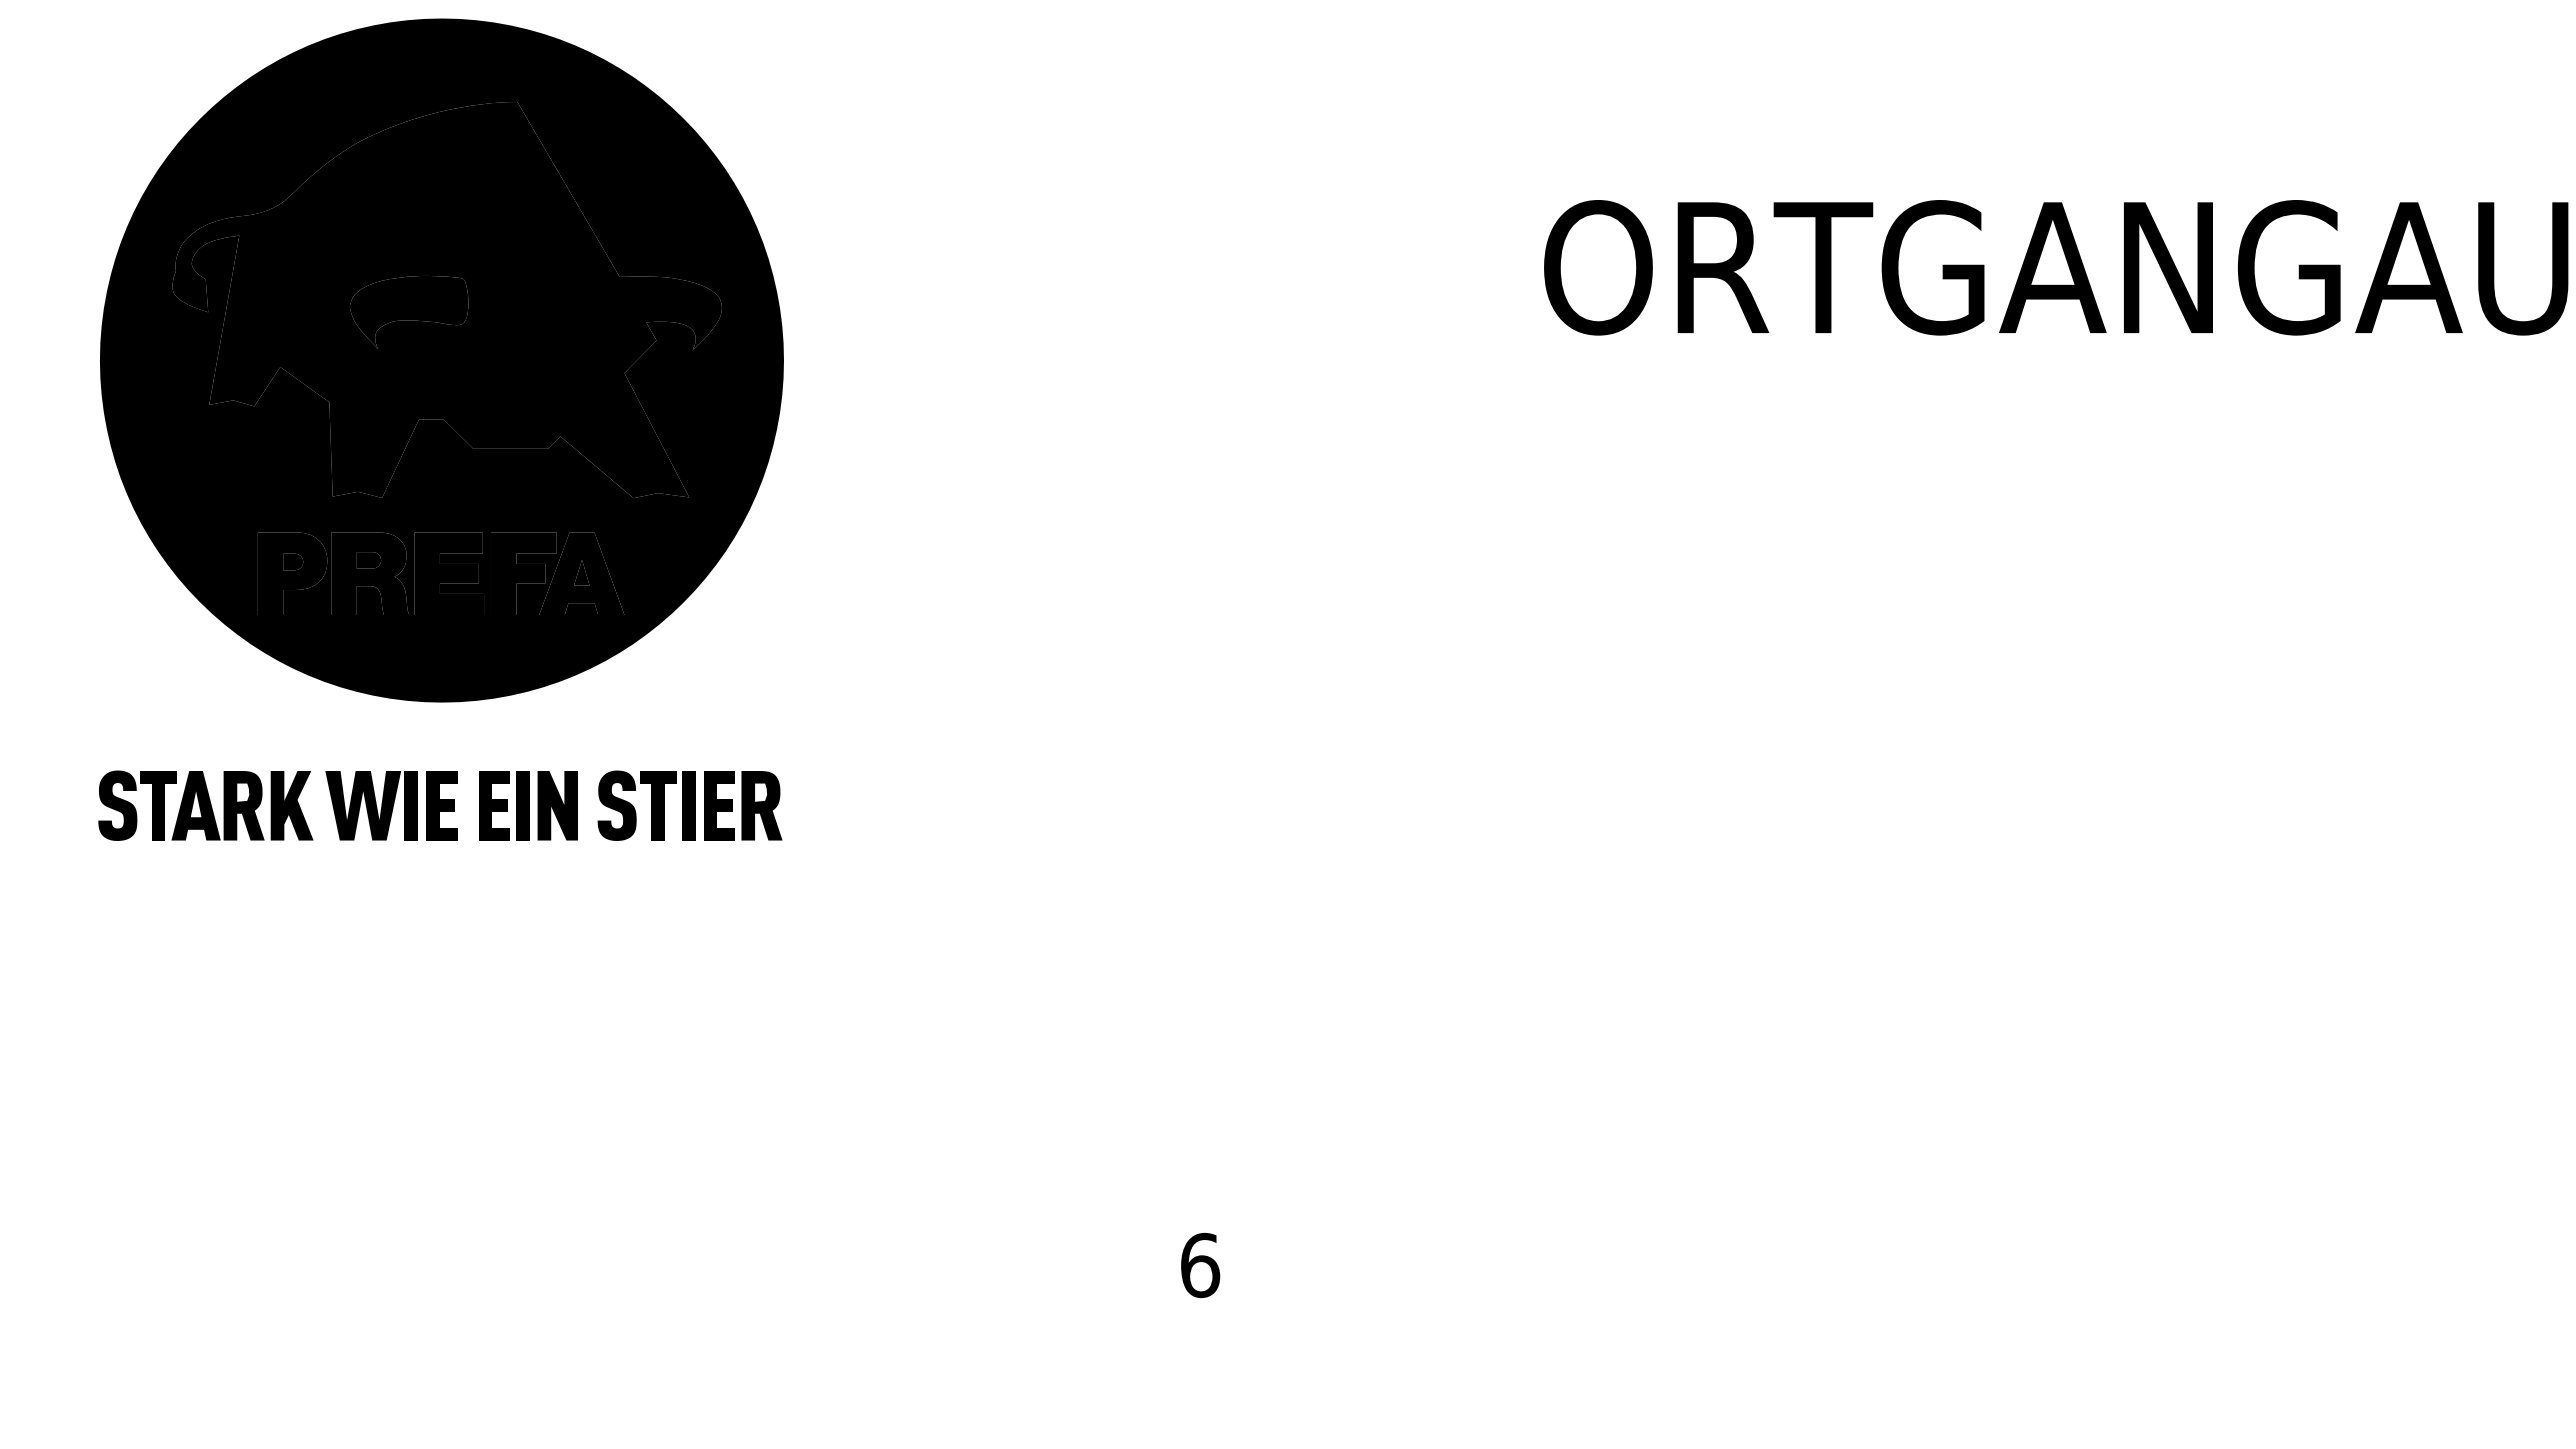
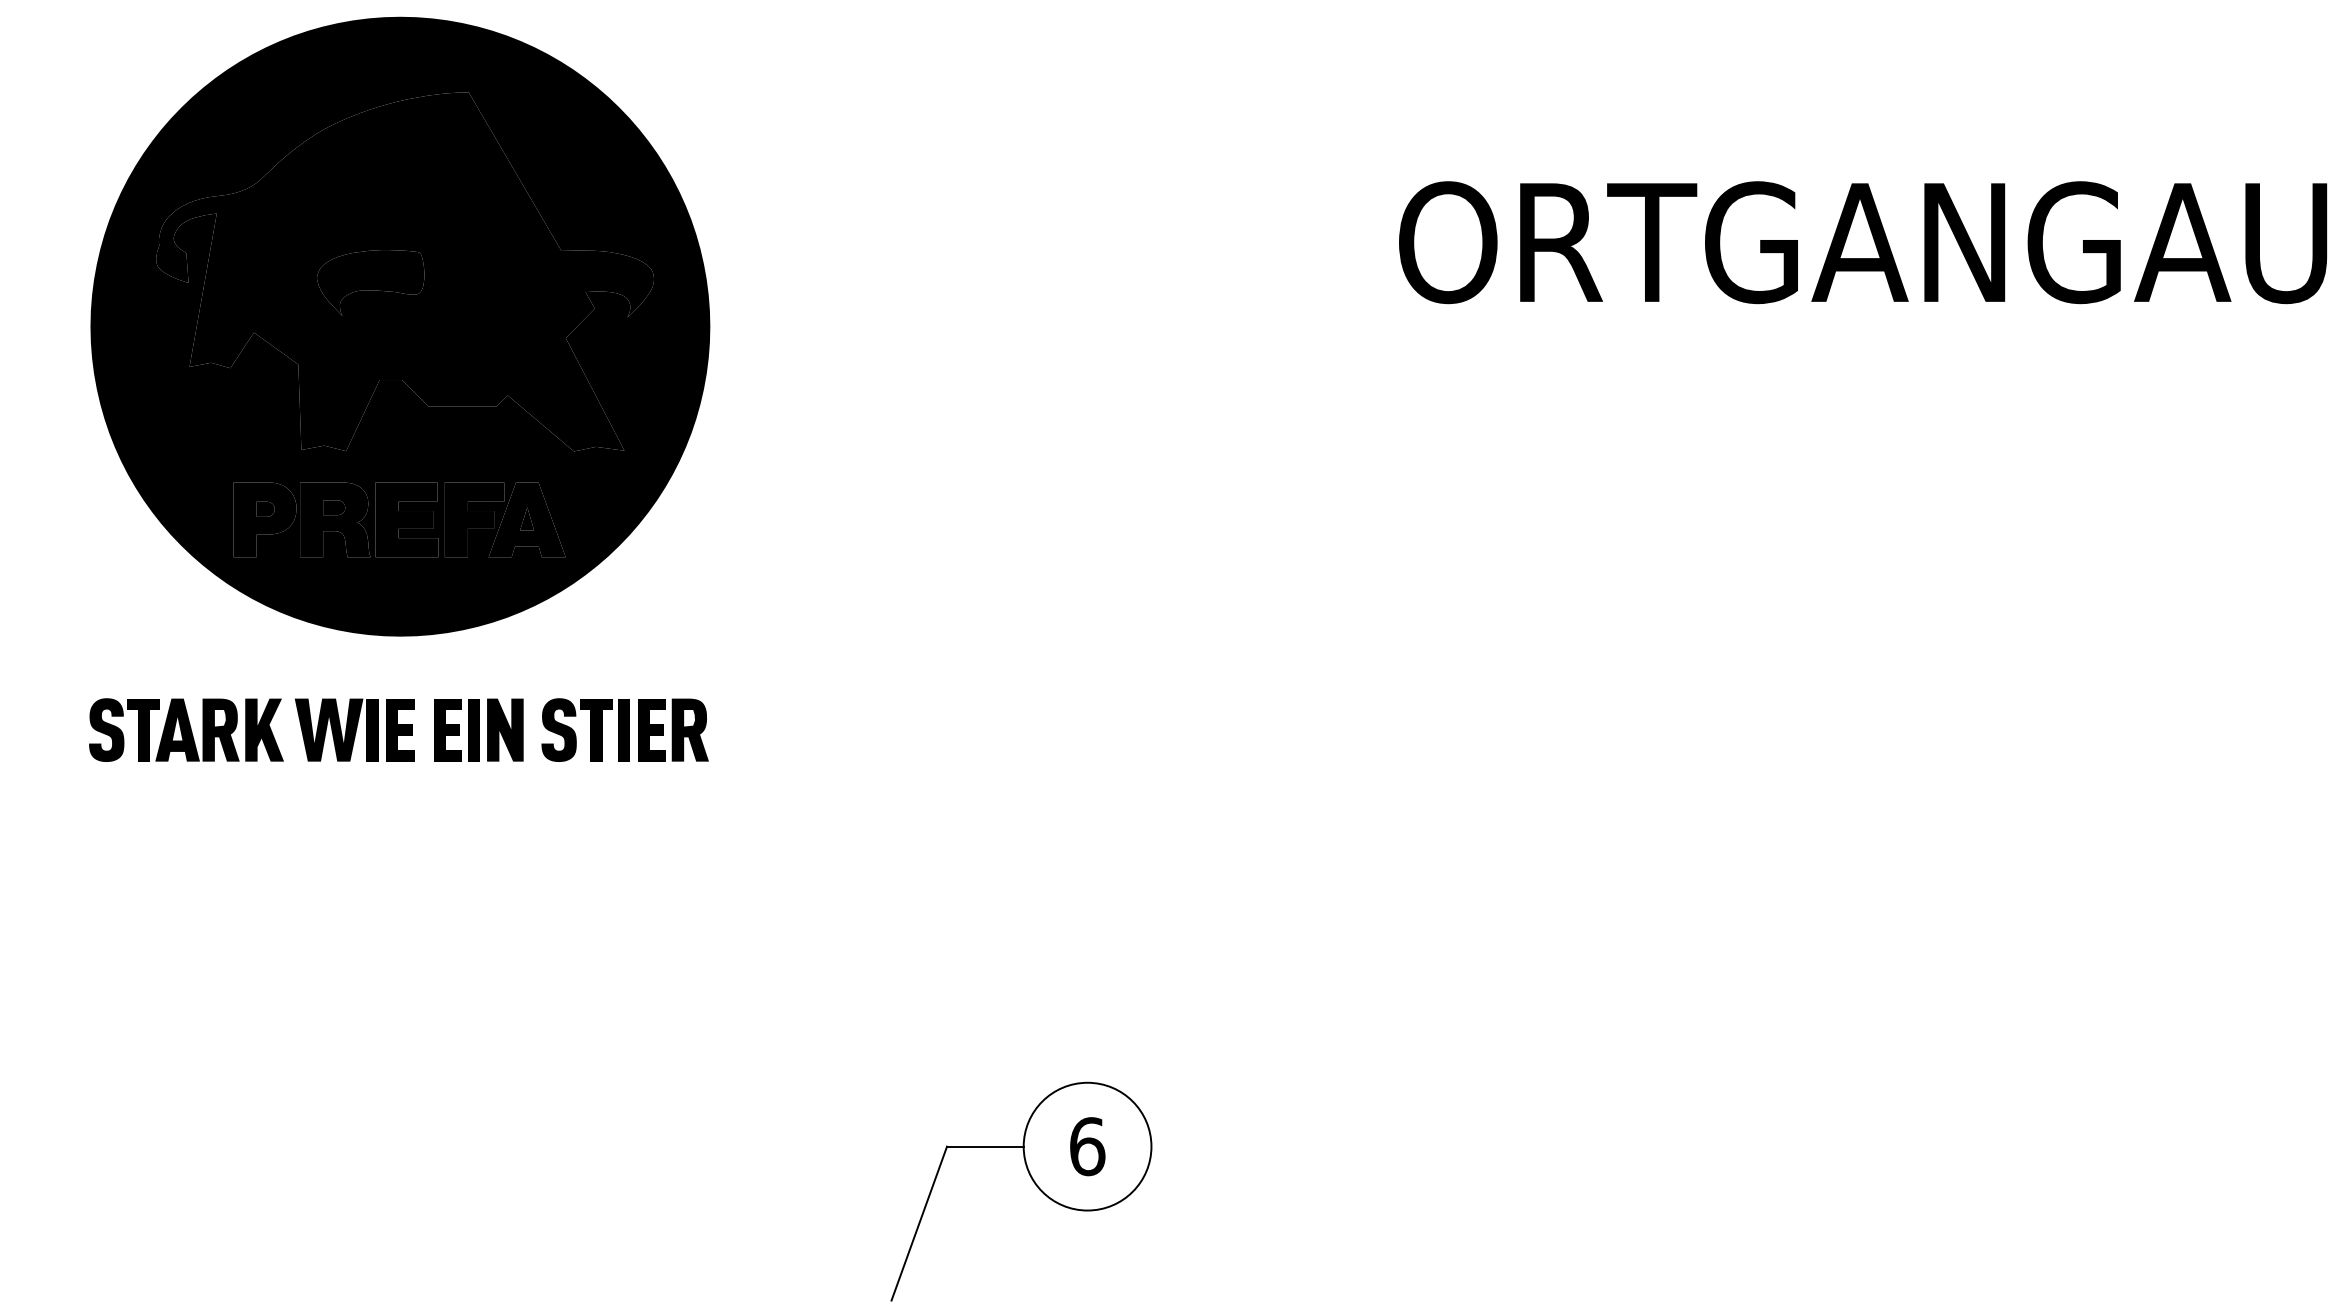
part: (1141, 1306) -> (1034, 1183), added

